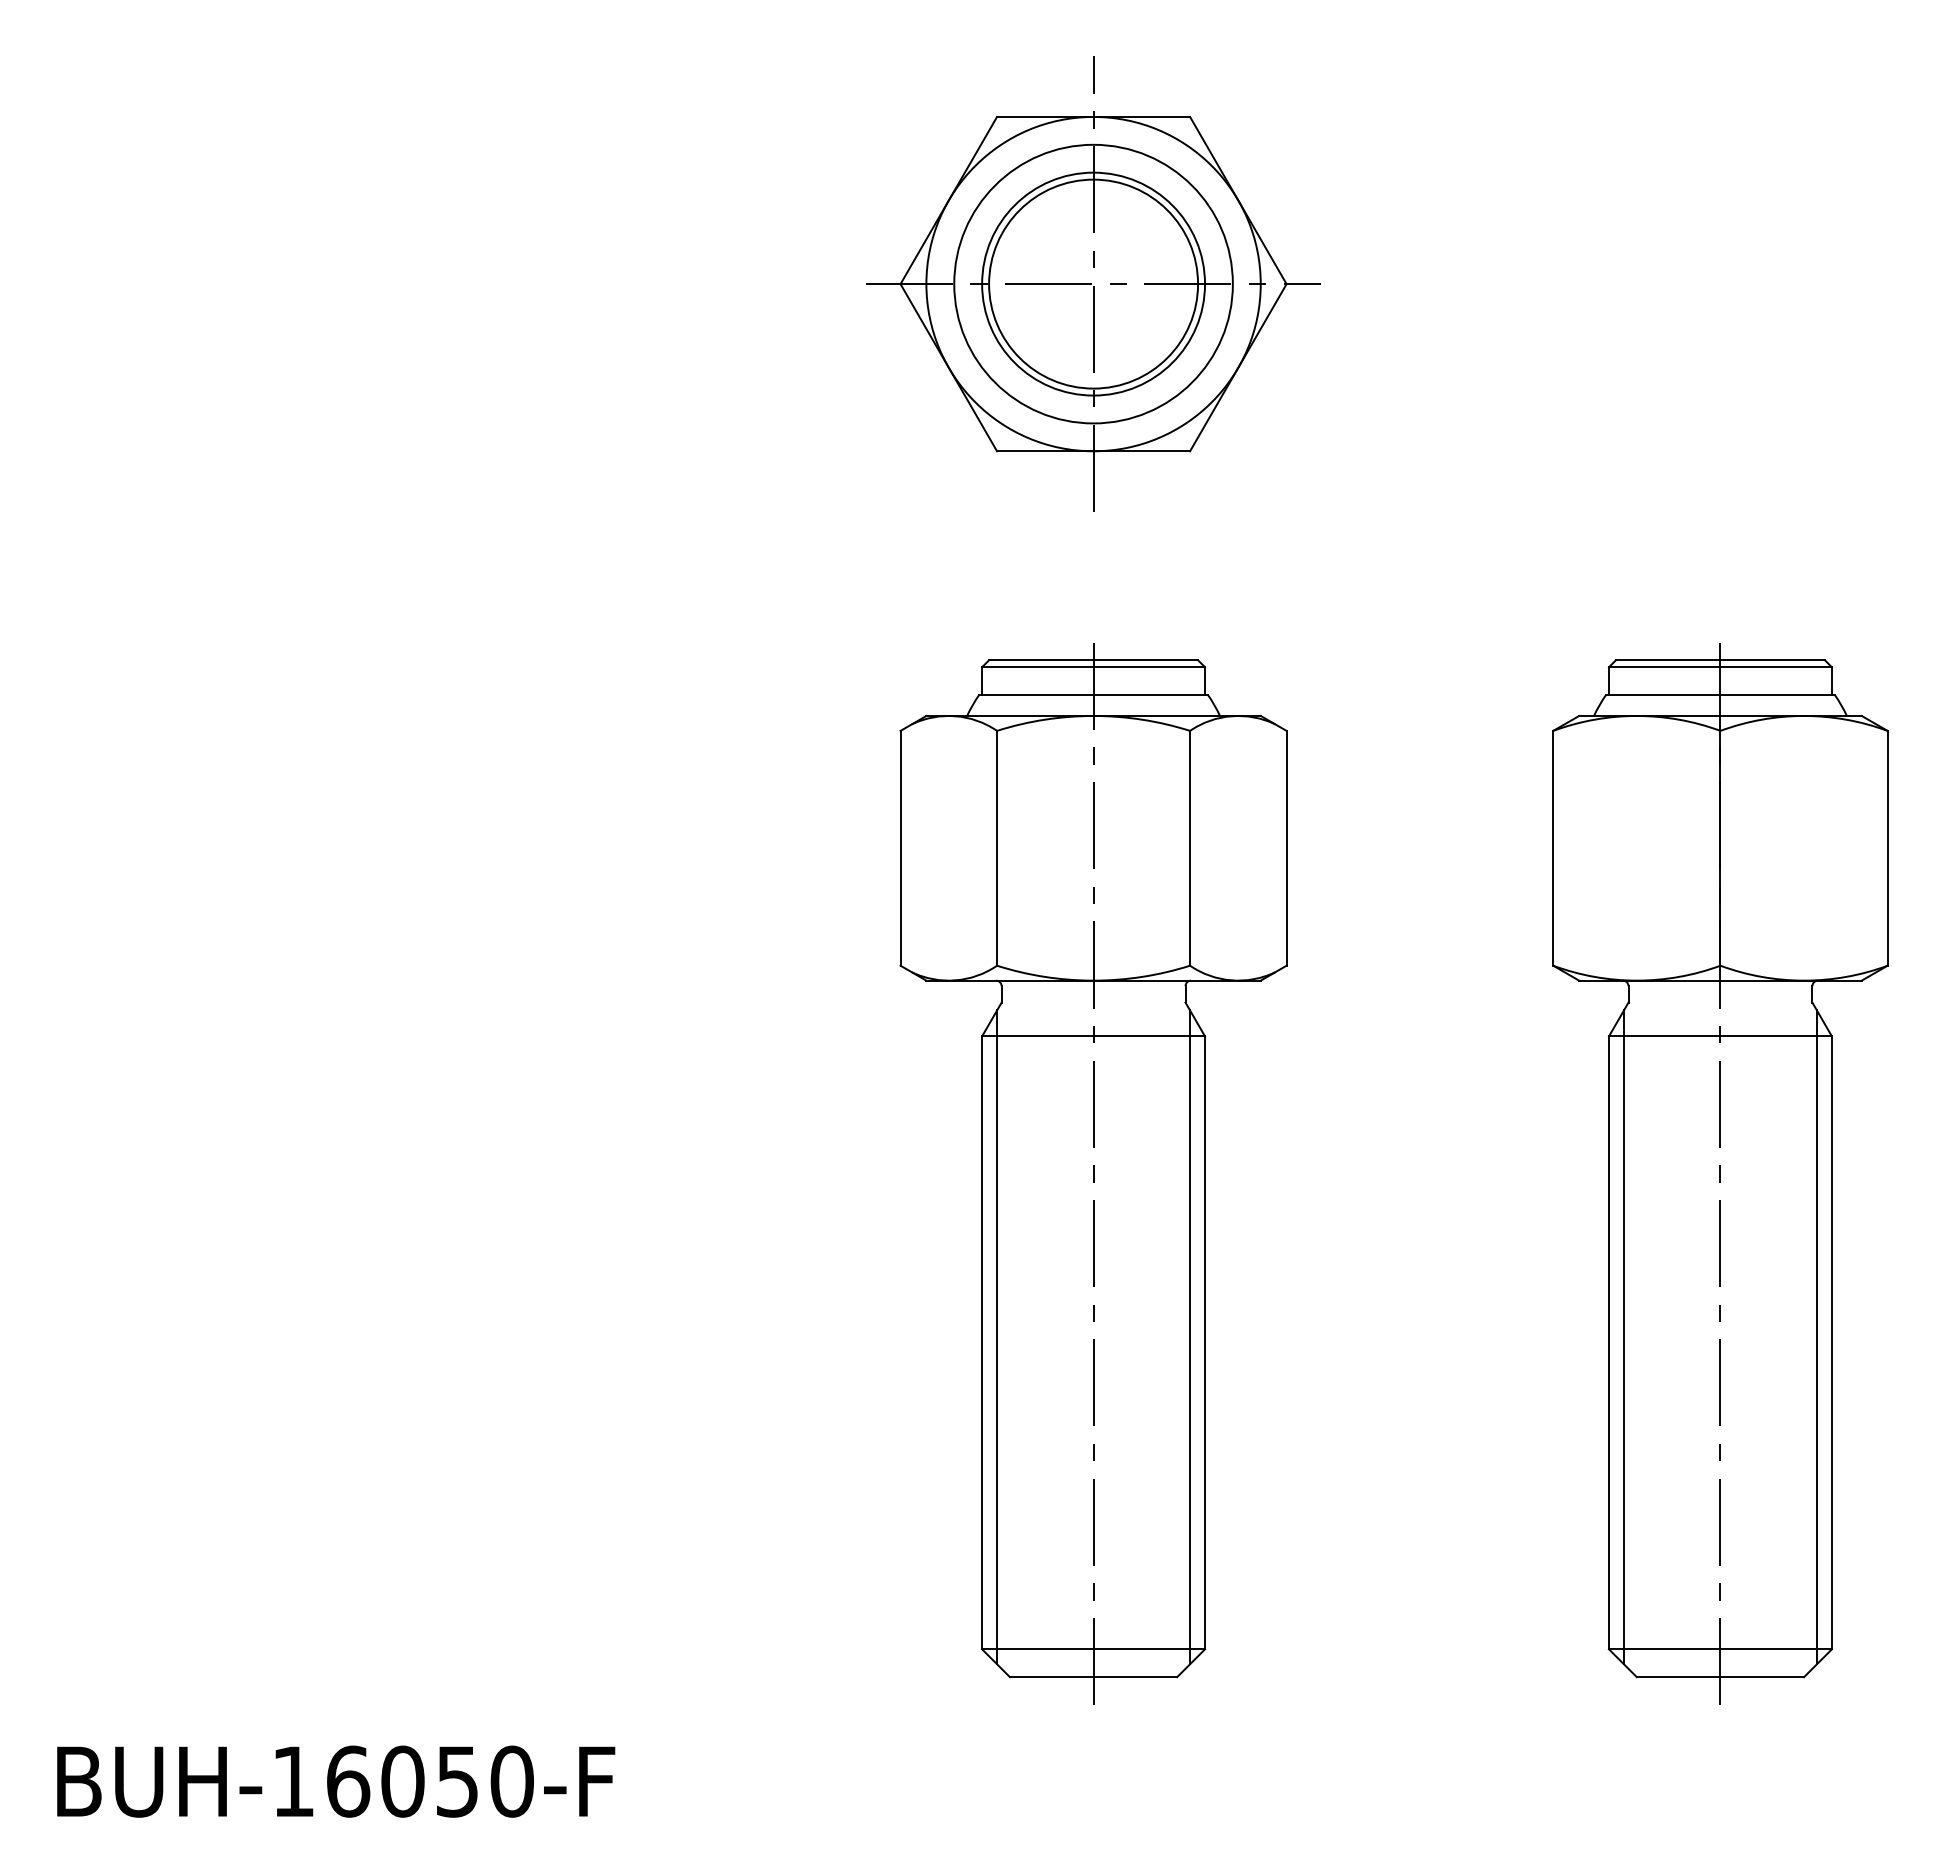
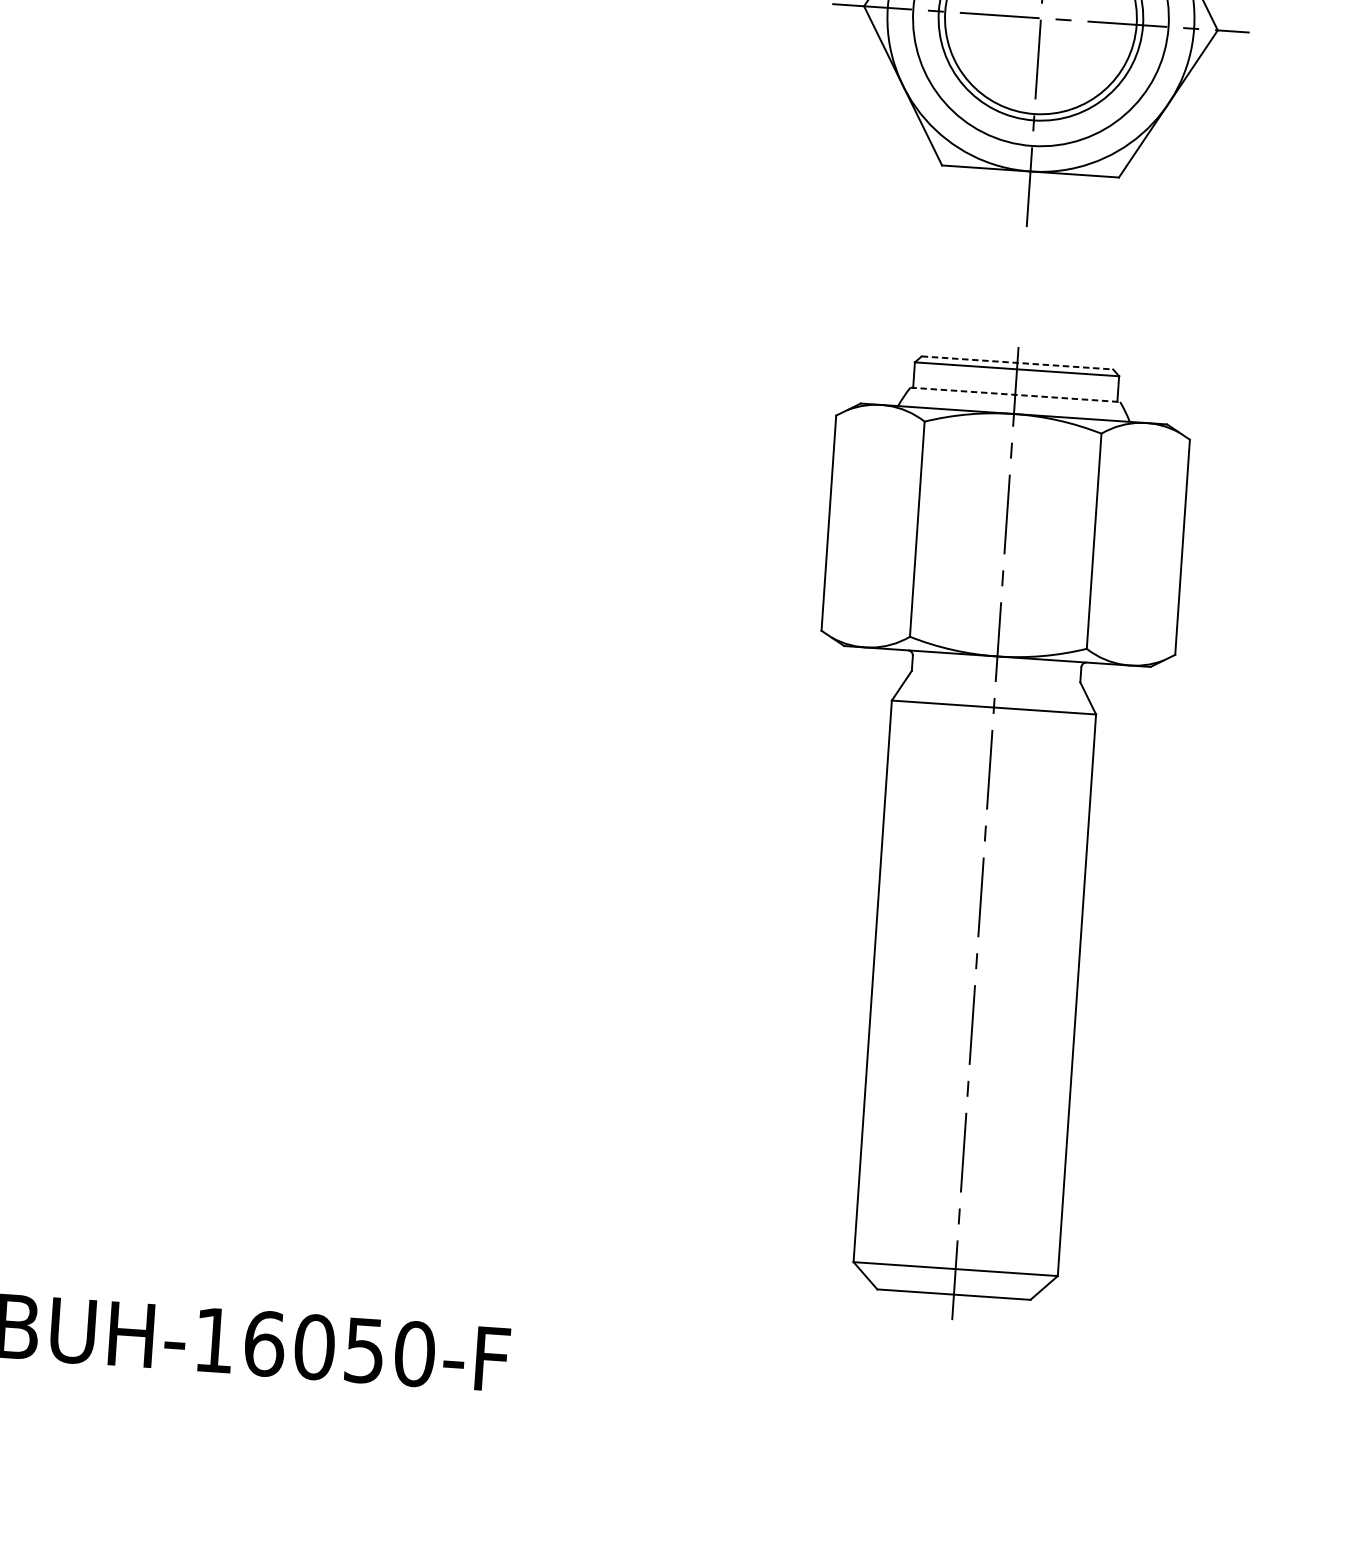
line: (1094, 660) -> (1018, 363), solid -> dashed
line: (1094, 695) -> (1016, 395), solid -> dashed
line: (997, 1337) -> (887, 977), removed
line: (1189, 1337) -> (1063, 989), removed

